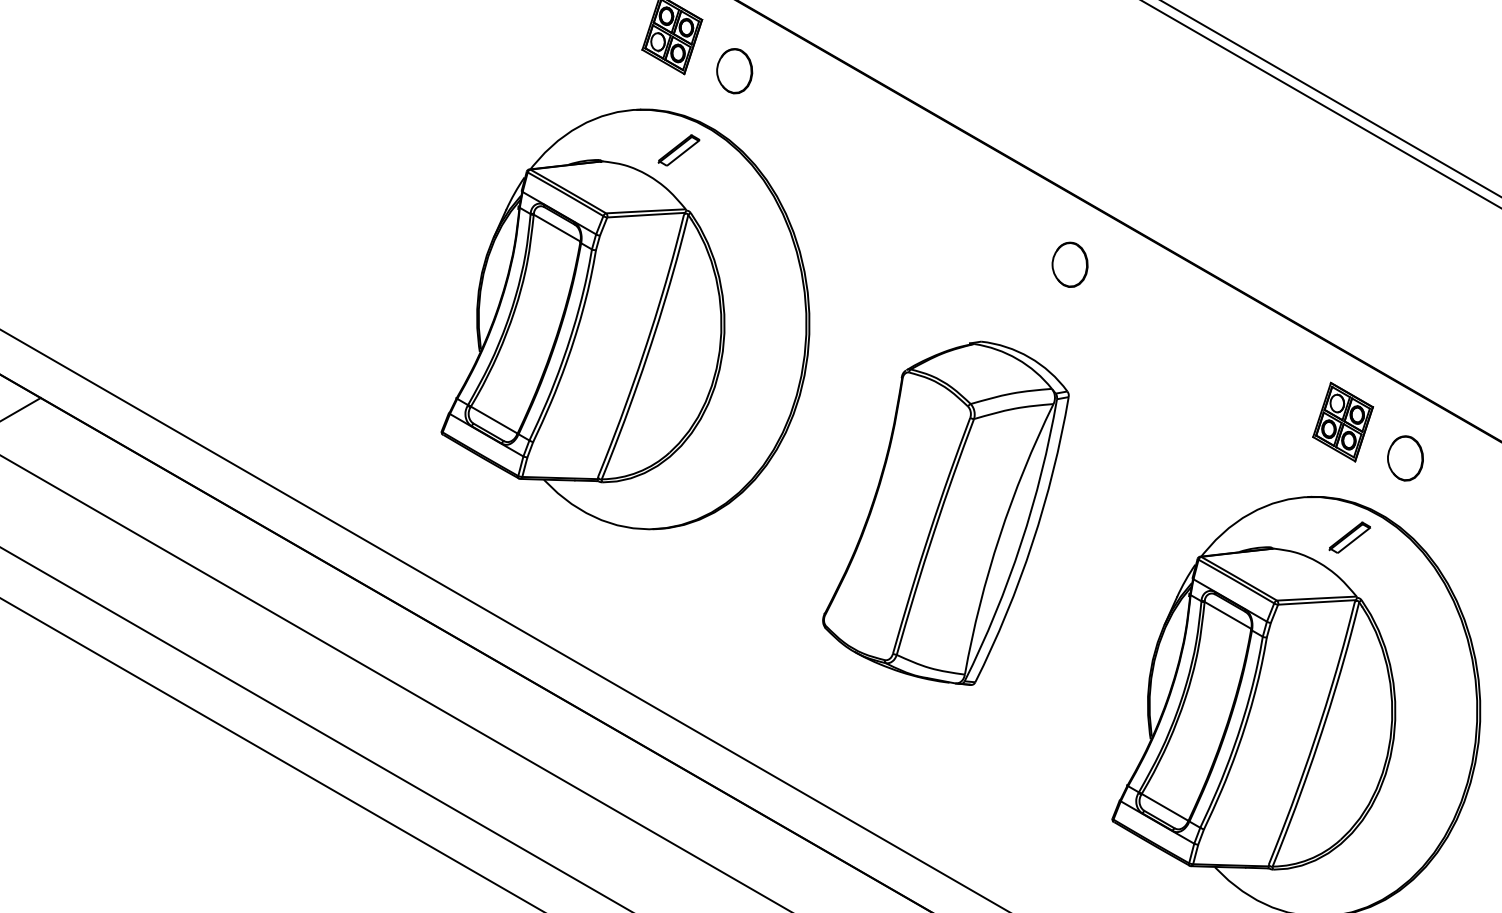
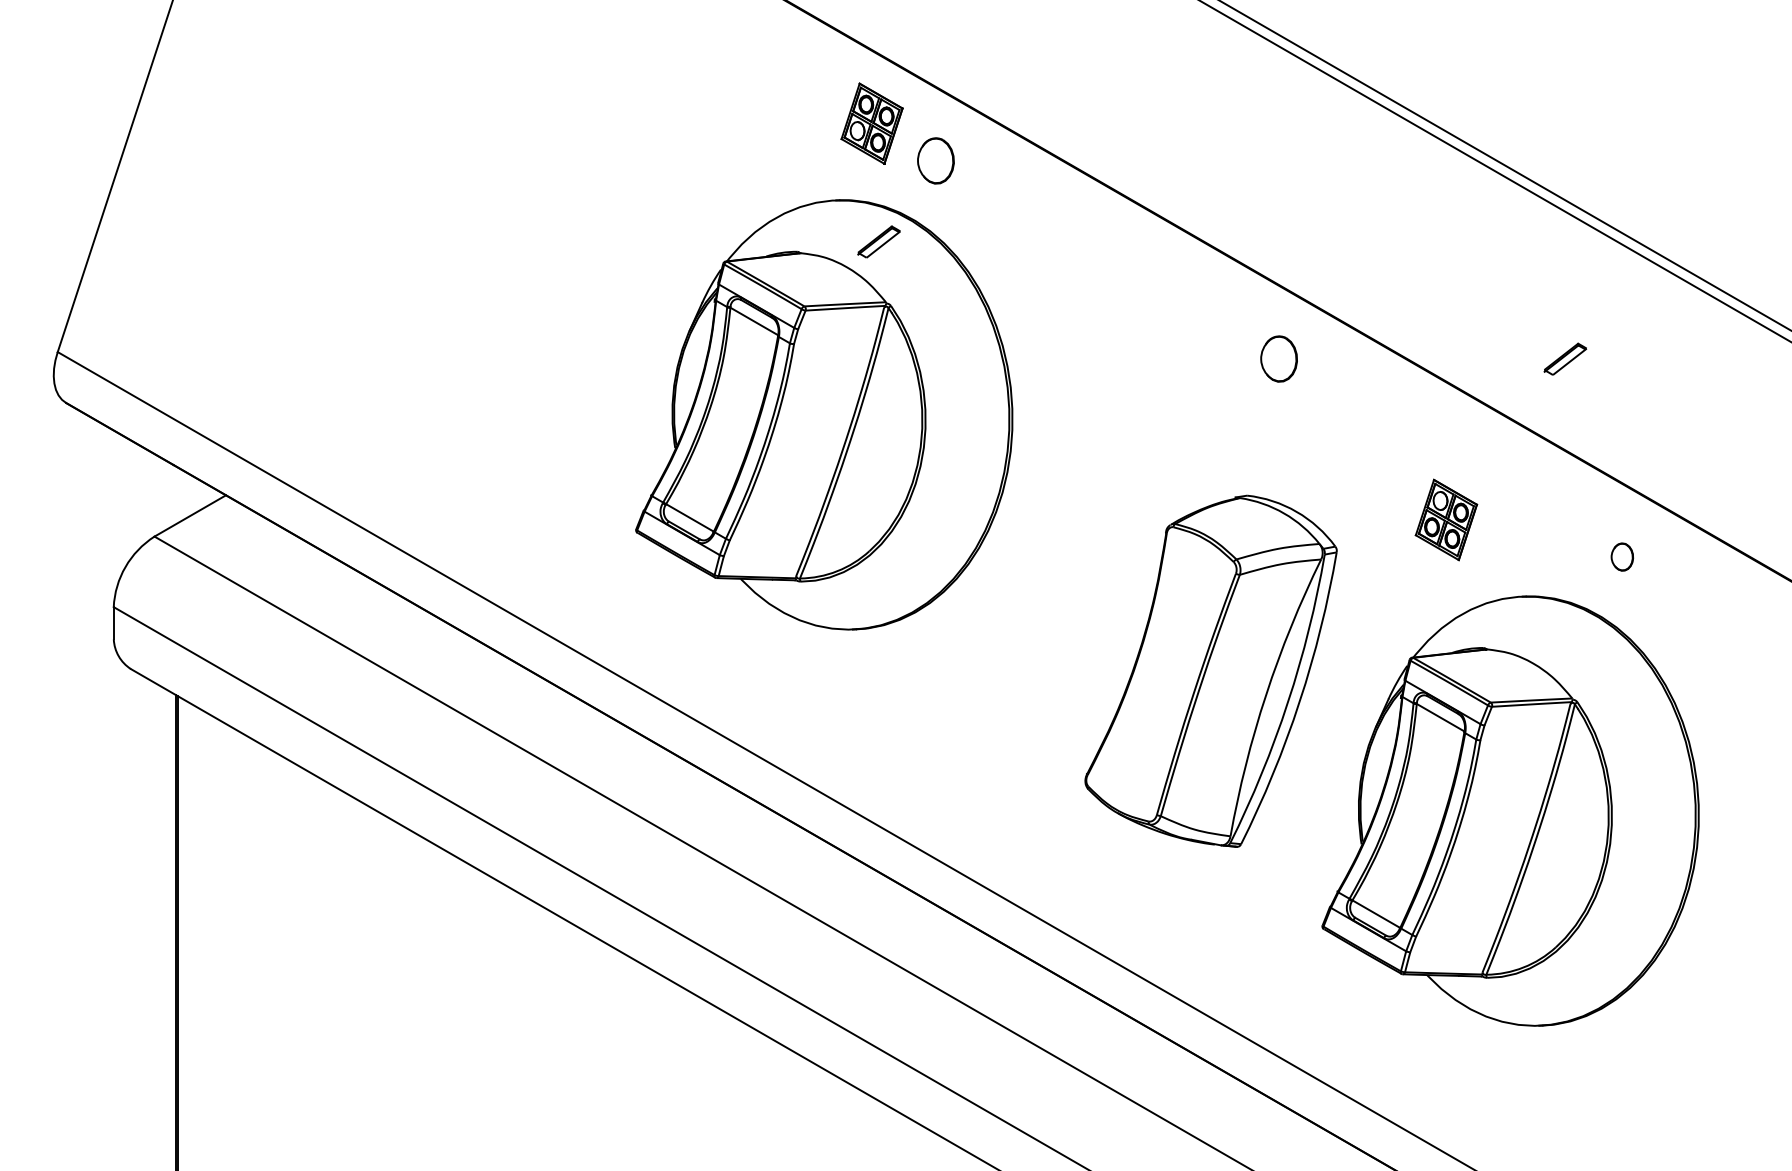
part: (1343, 421) -> (1446, 519), moved
part: (1405, 457) -> (1622, 556), size x0.6
part: (945, 512) -> (1210, 670), moved
part: (1349, 536) -> (1565, 358), moved

